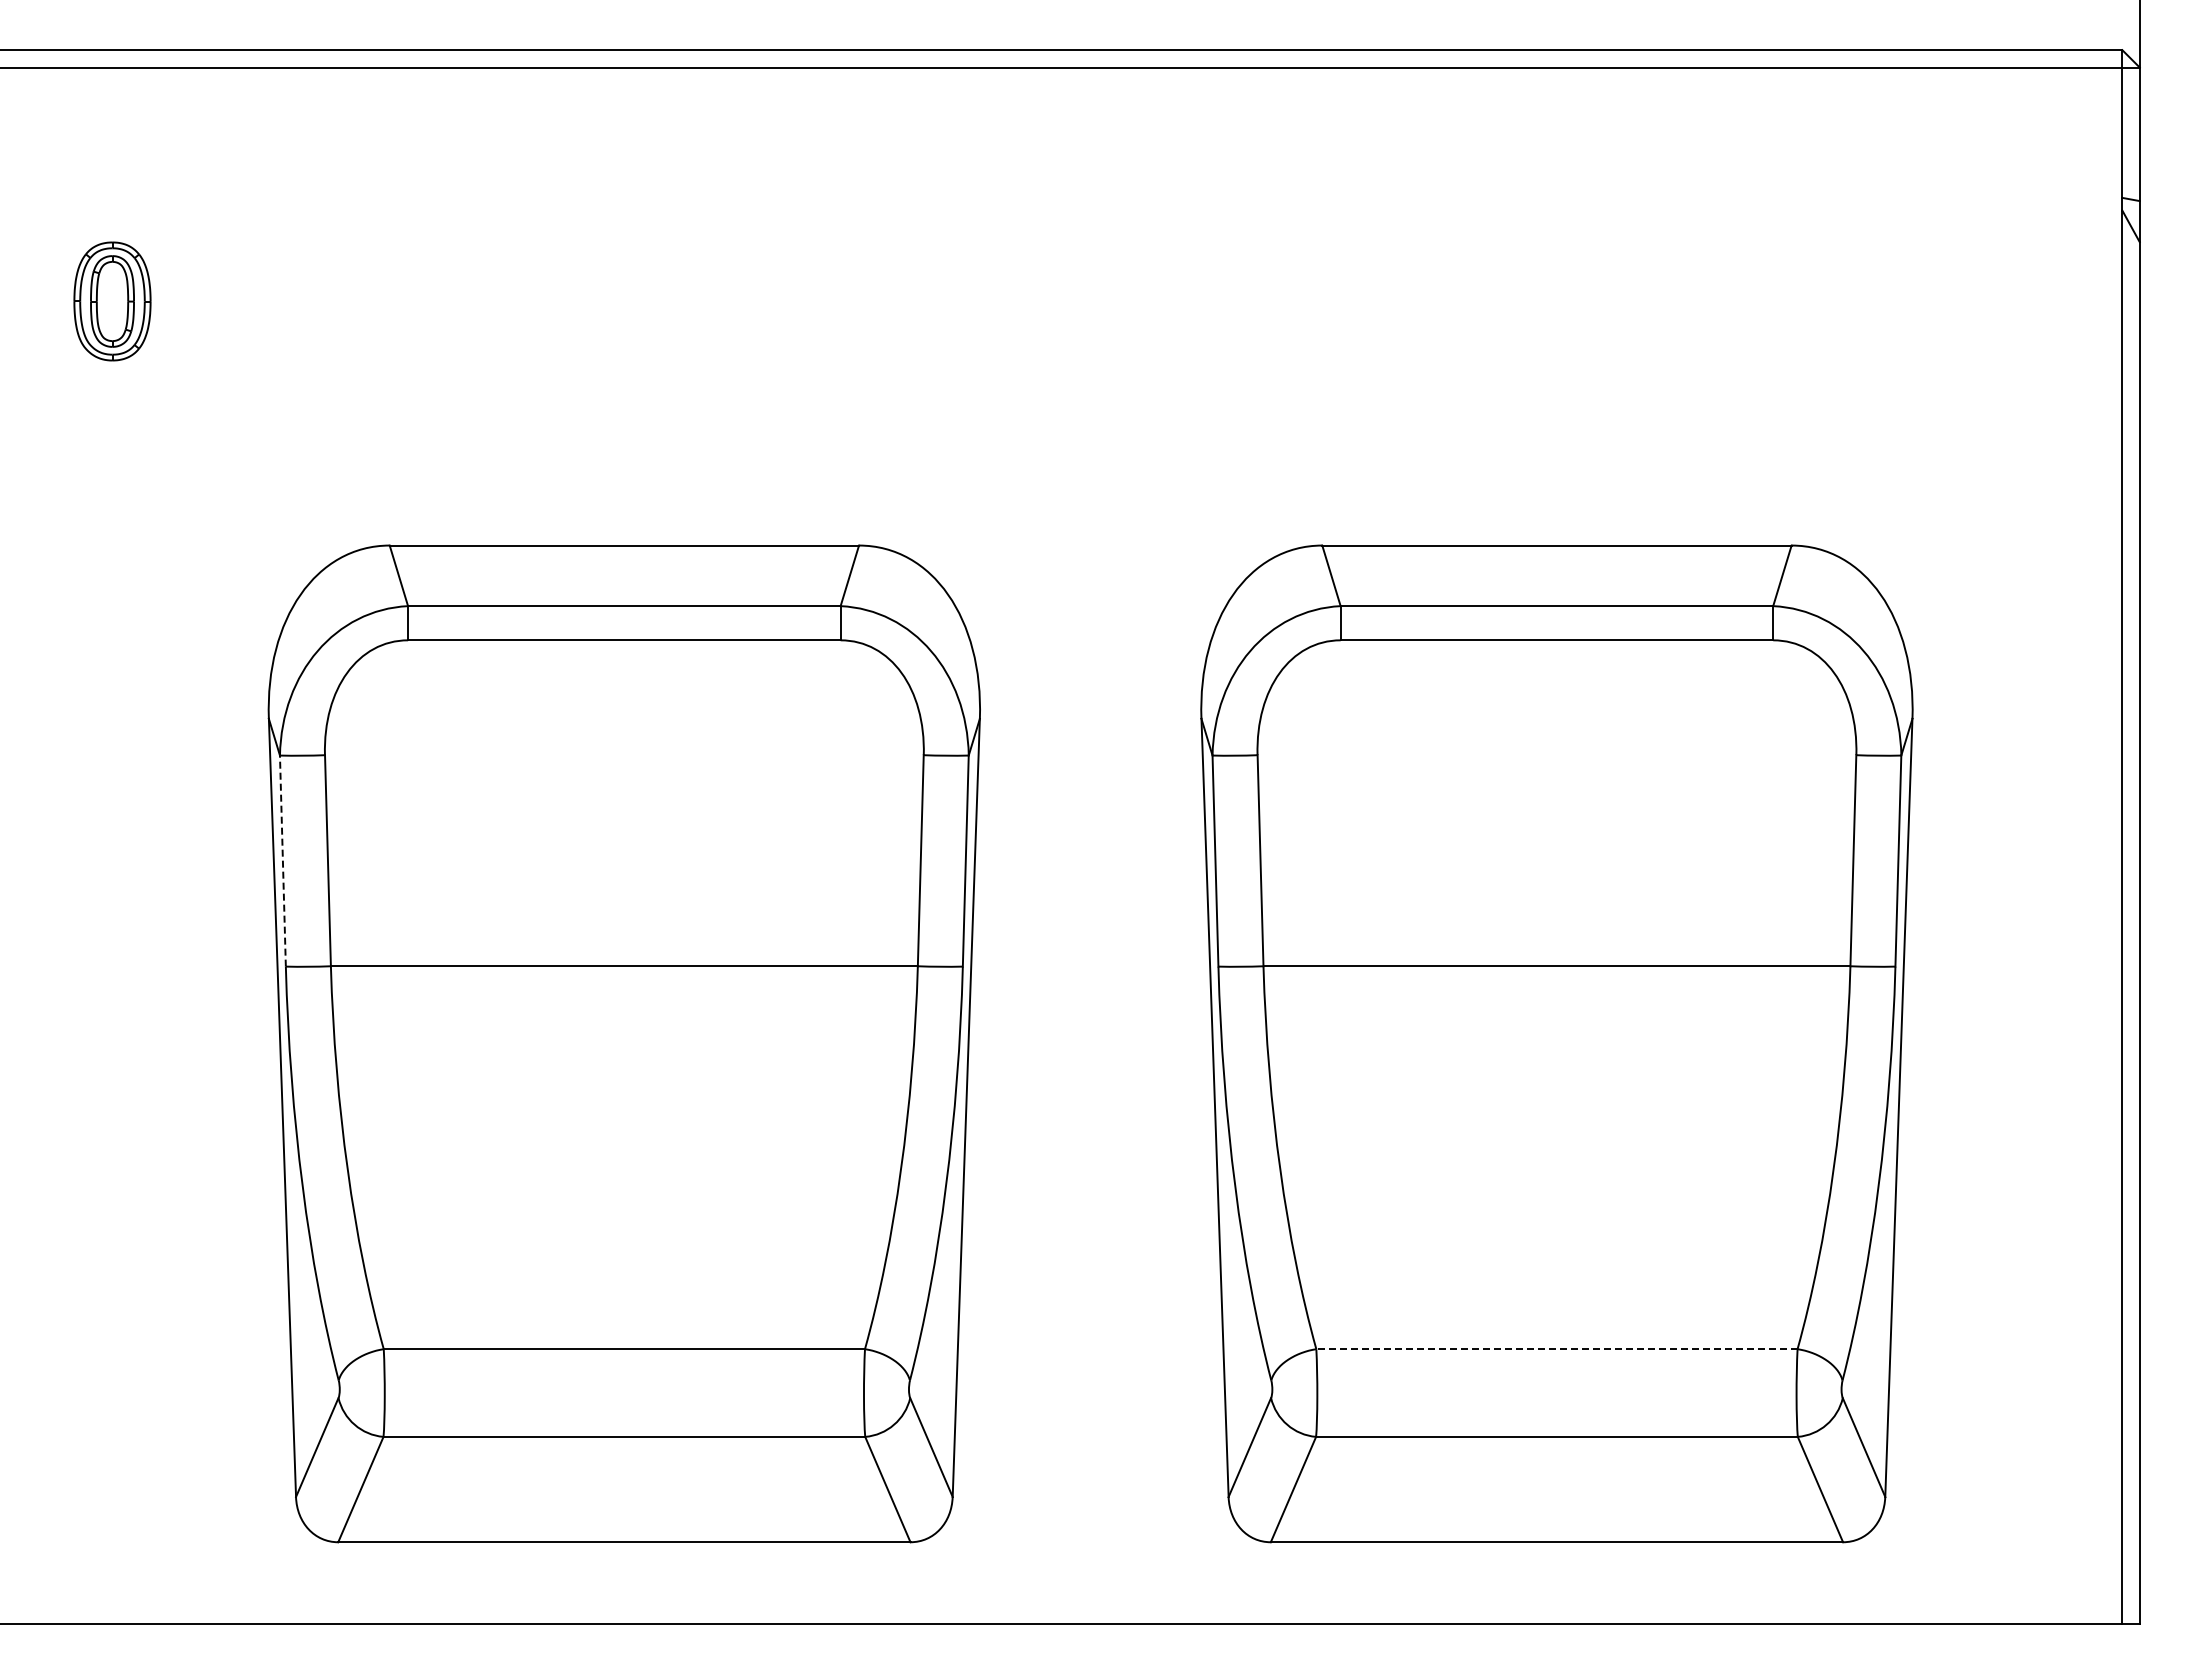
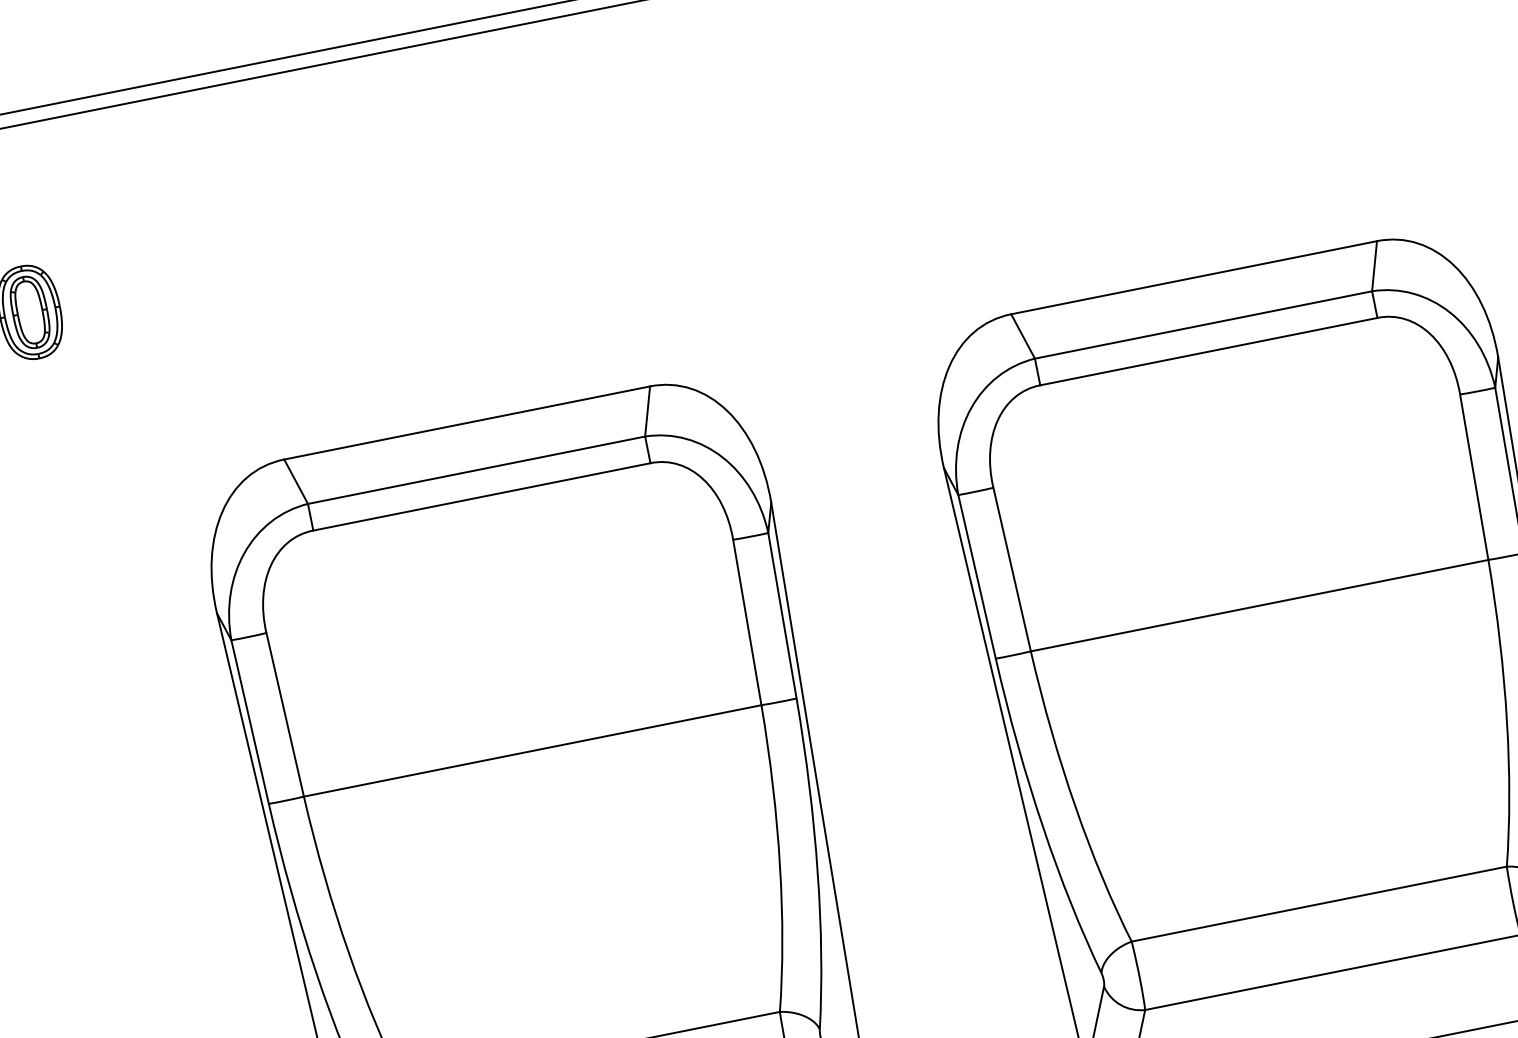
line: (282, 861) -> (249, 722), dashed -> solid
line: (1556, 1349) -> (1318, 904), dashed -> solid

